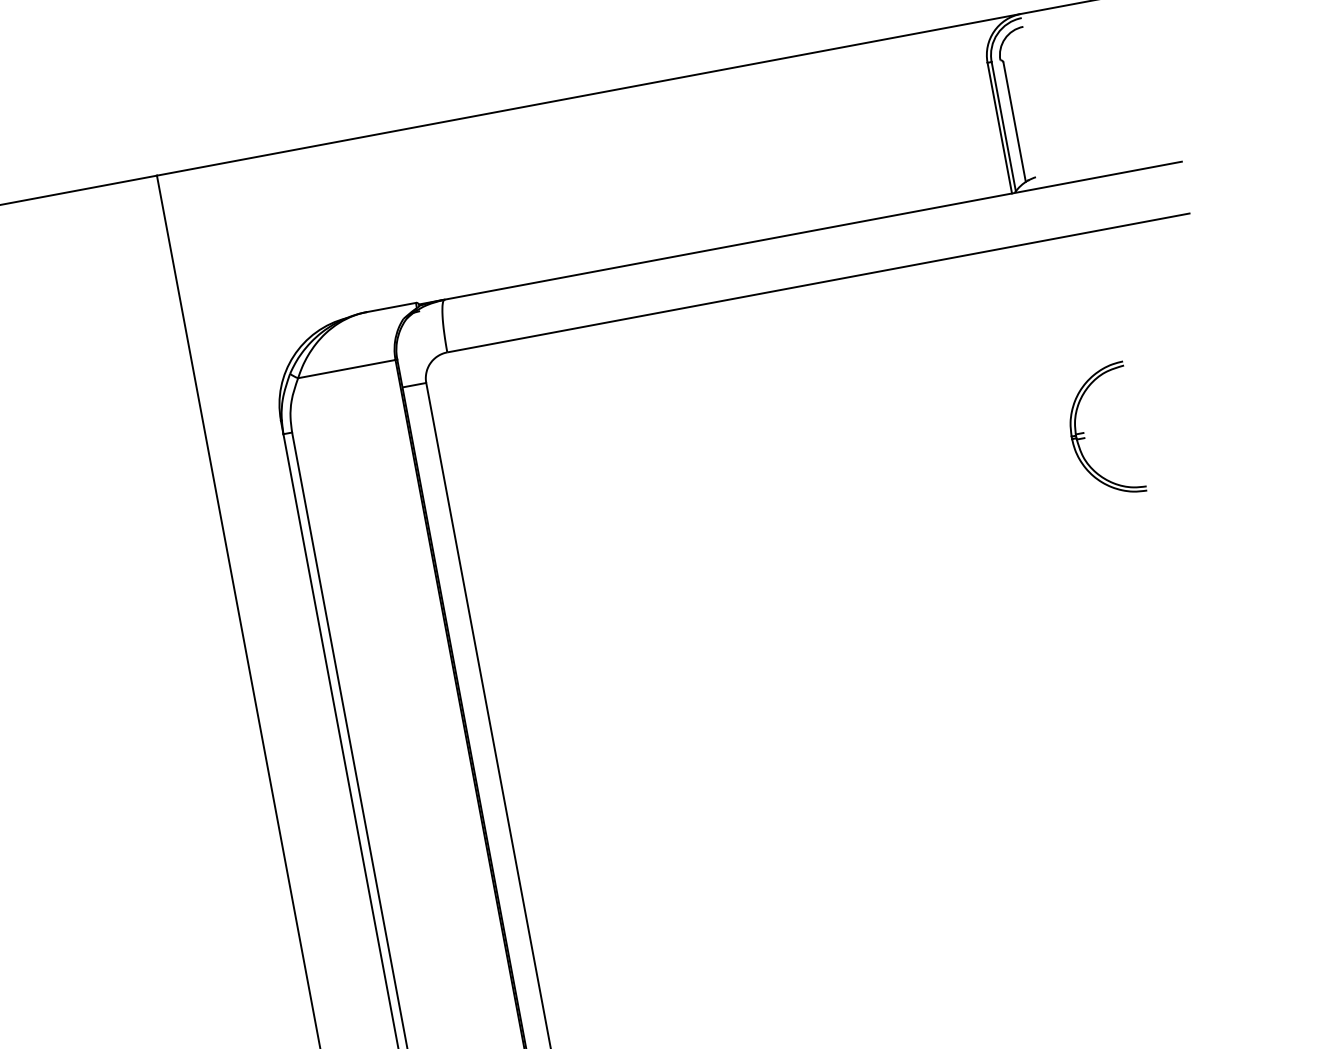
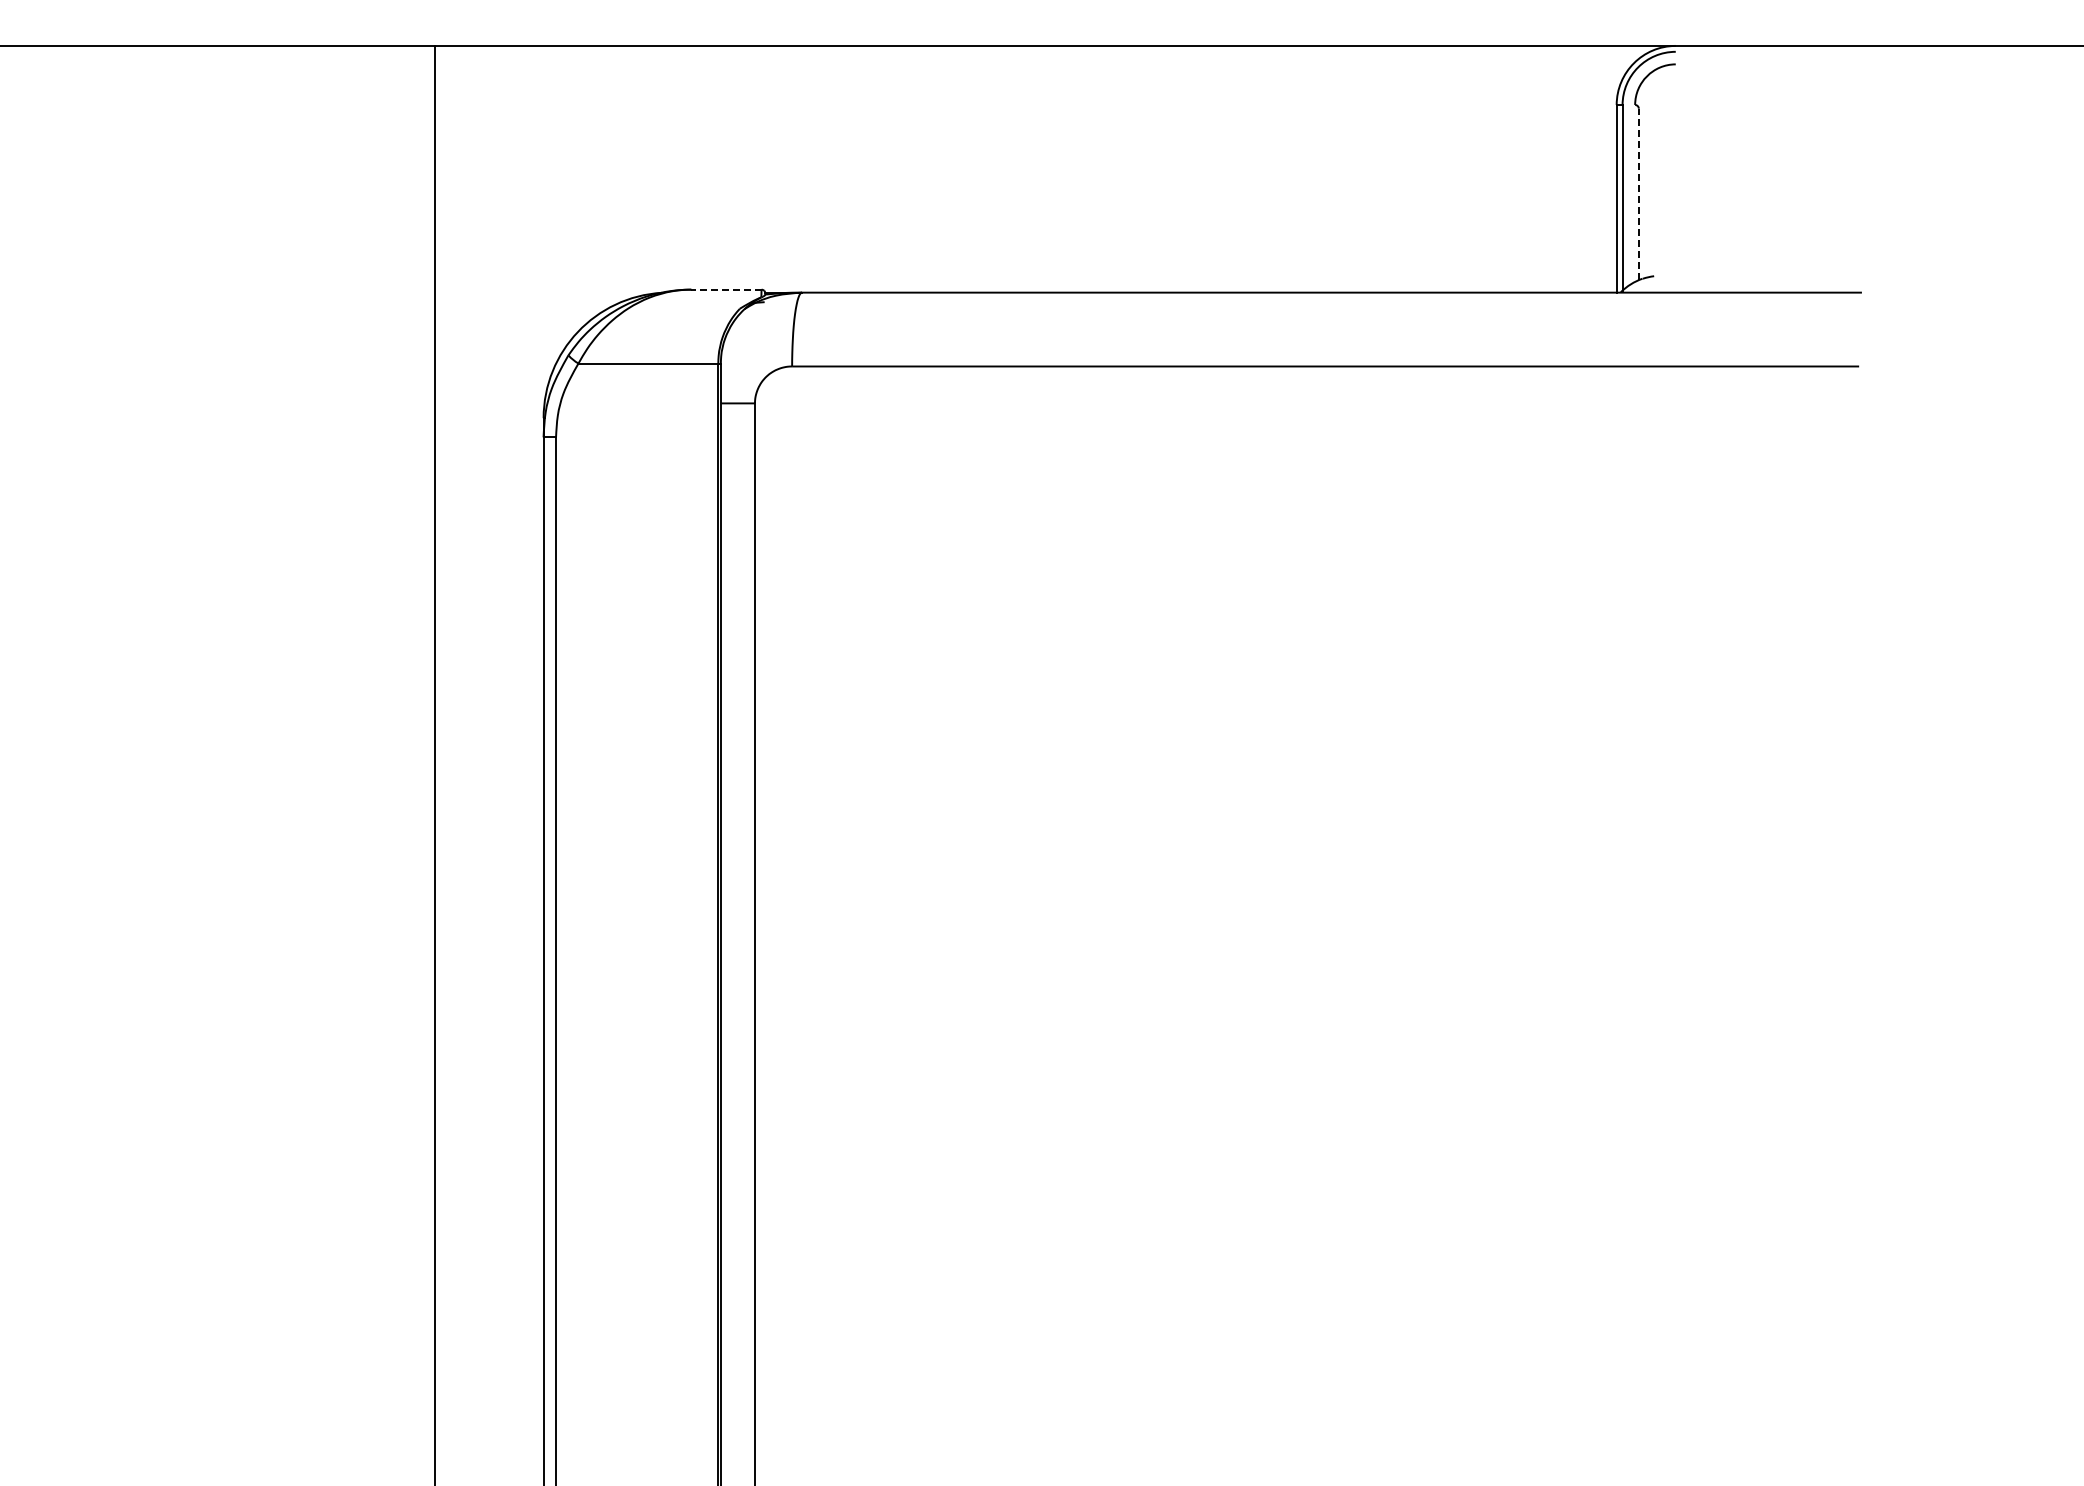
line: (1014, 122) -> (1638, 194), solid -> dashed
line: (390, 307) -> (725, 289), solid -> dashed
part: (1084, 432) -> (1654, 643), removed

